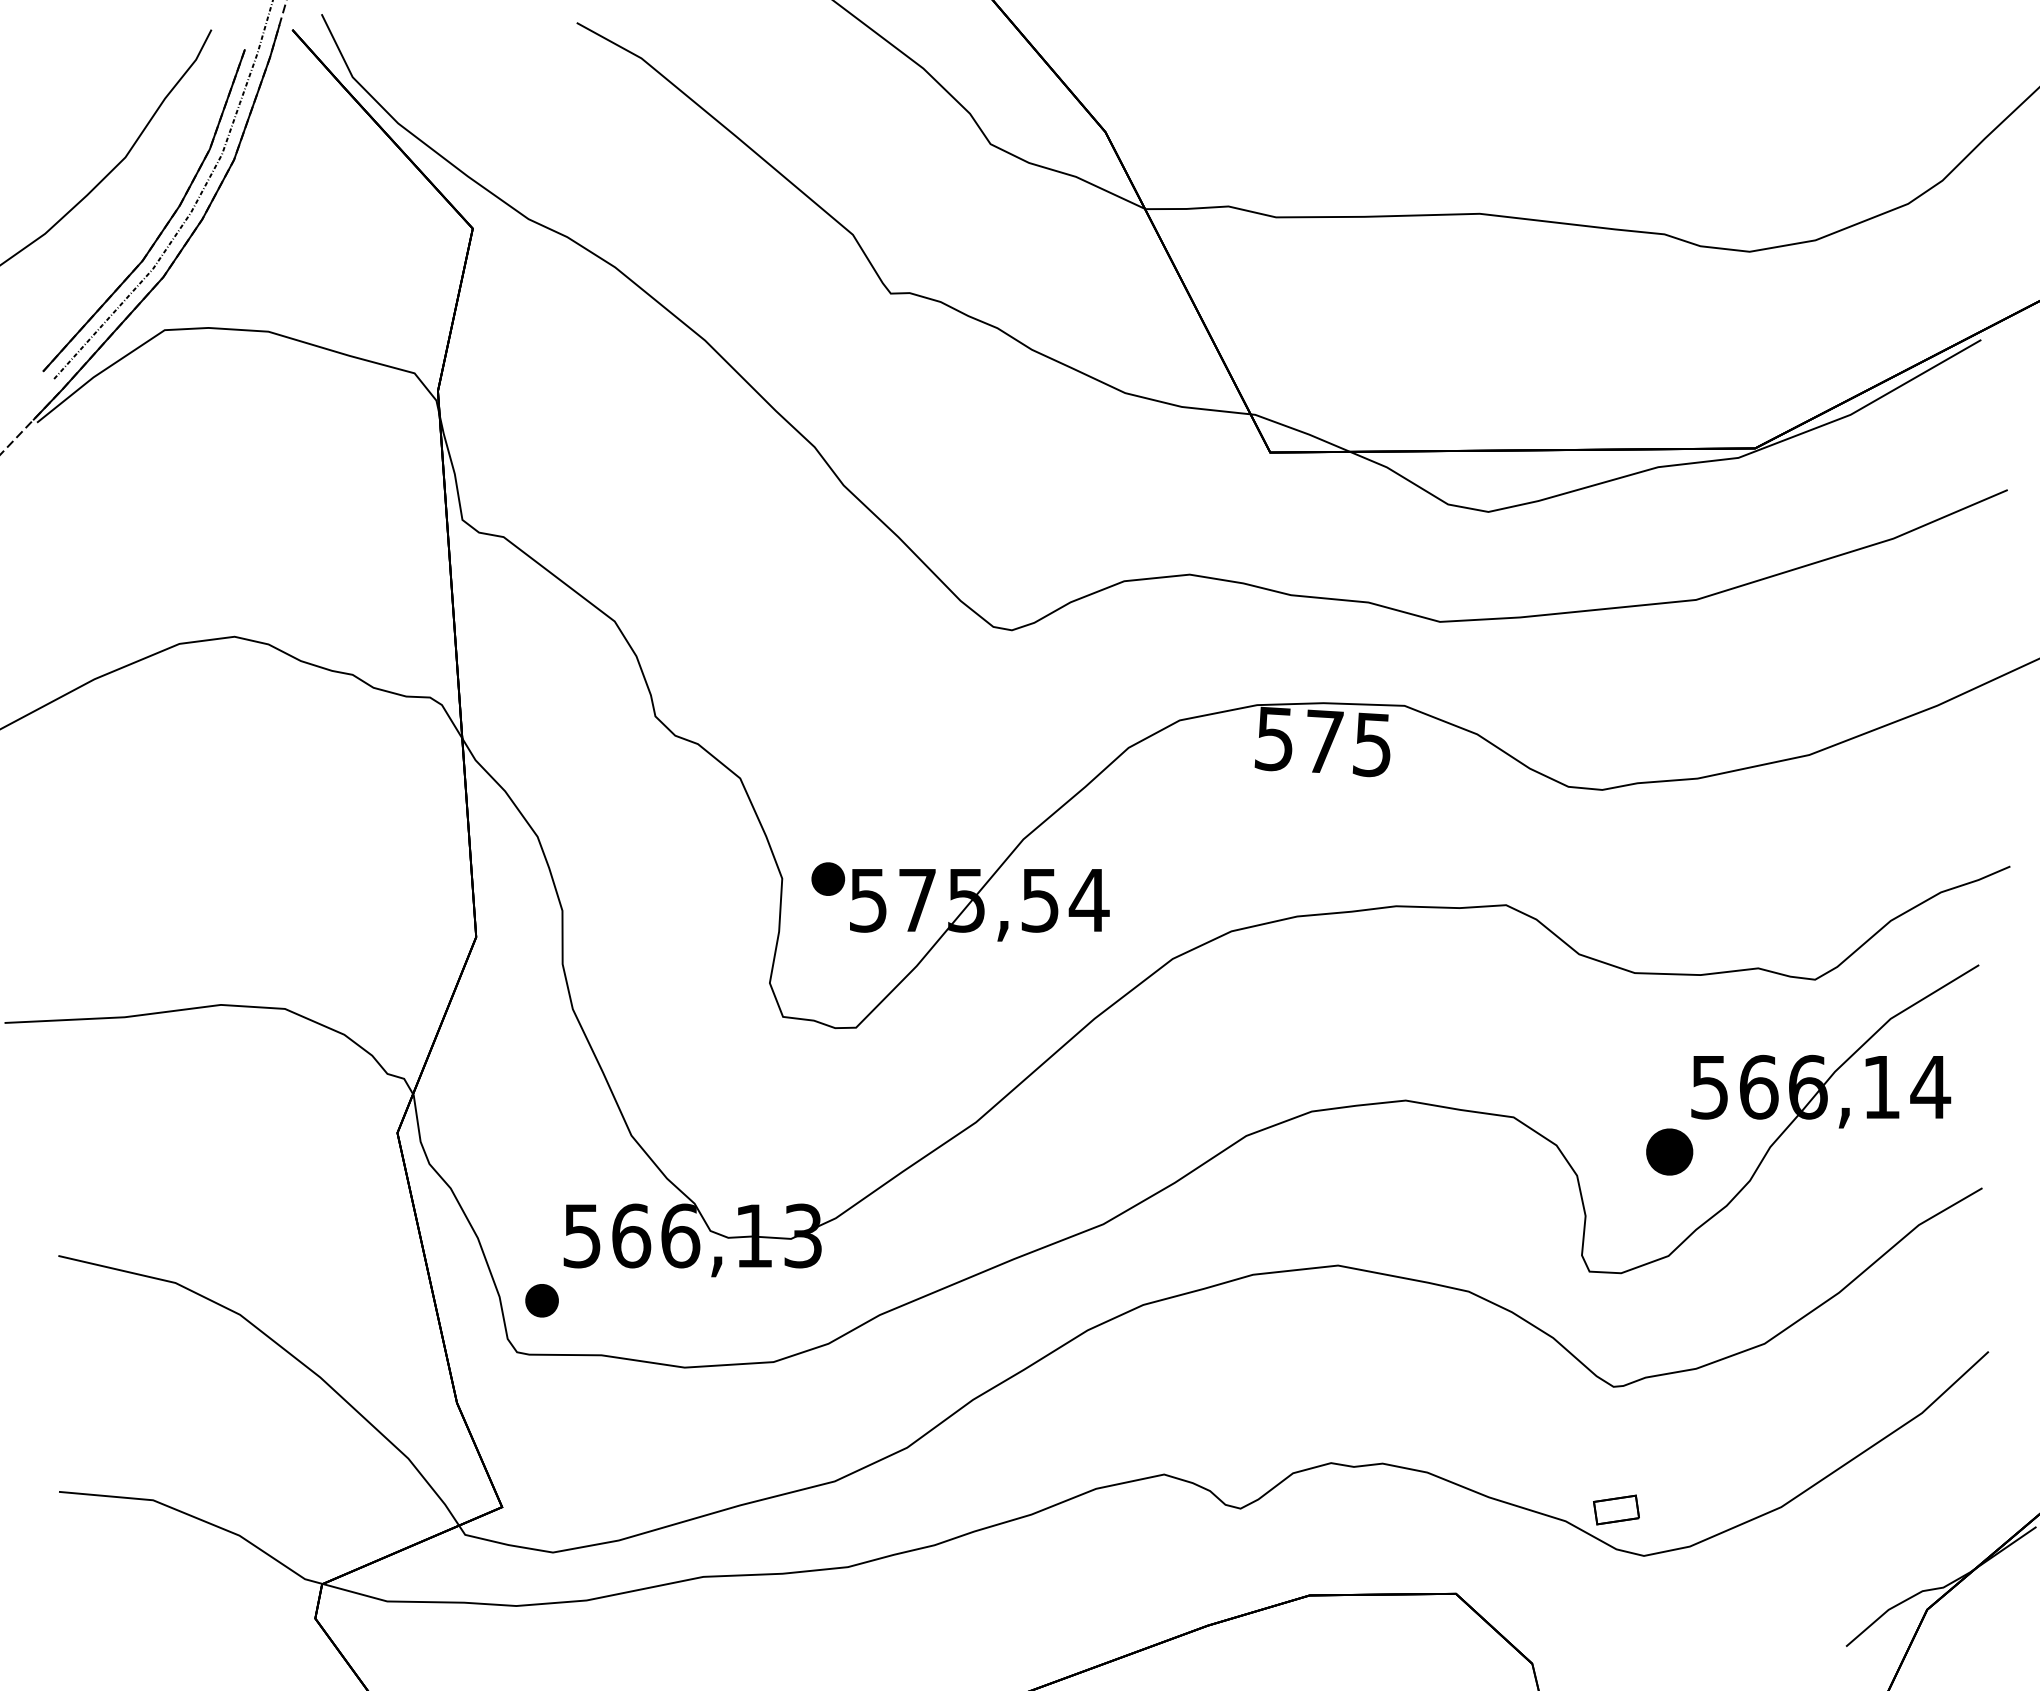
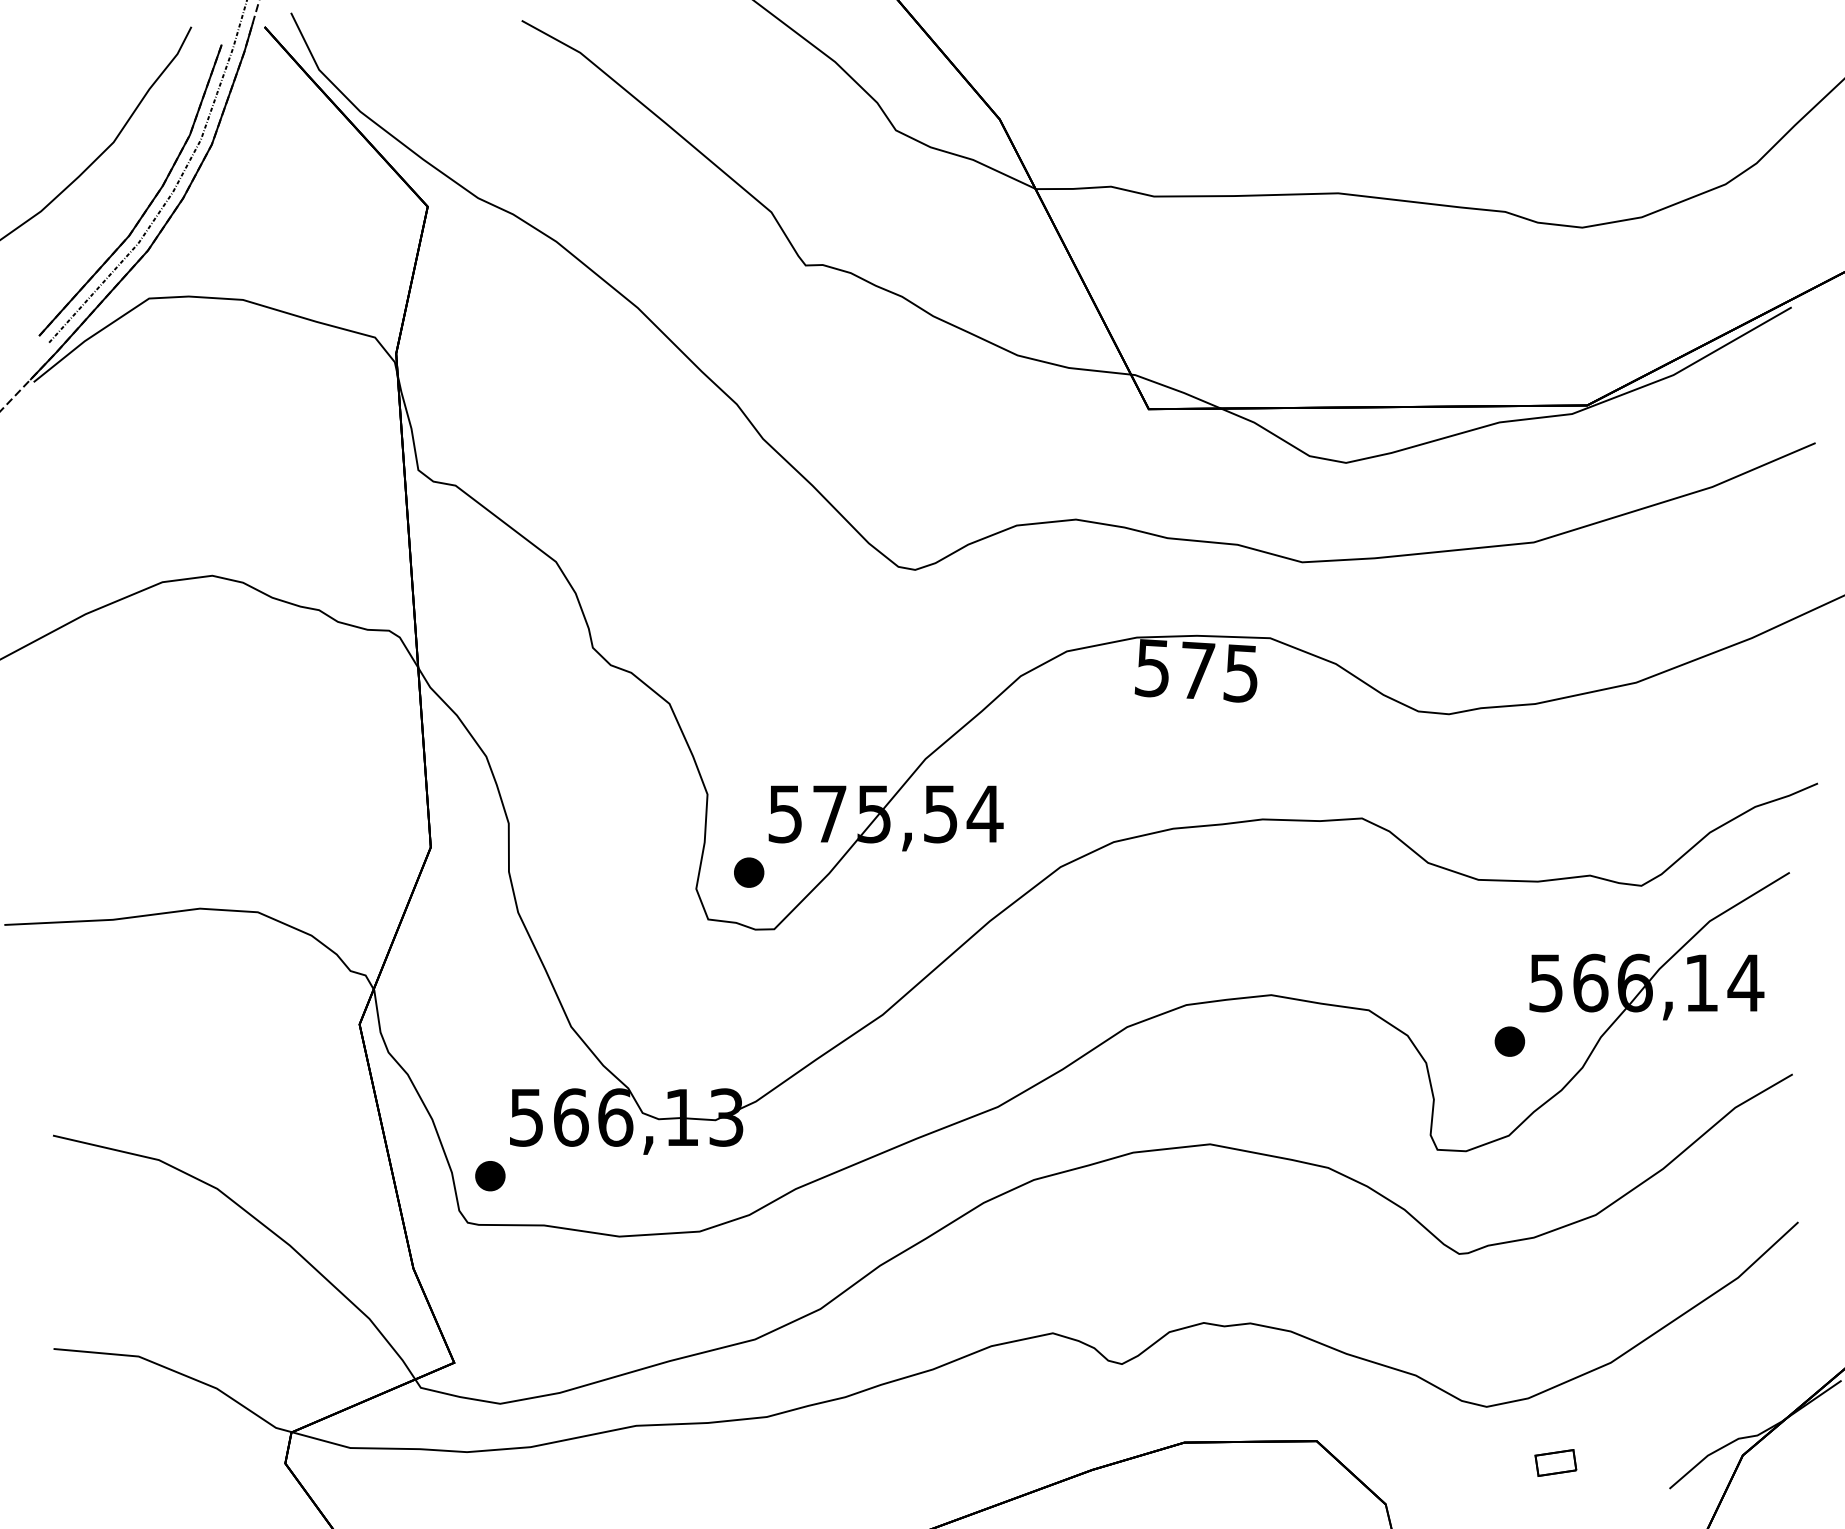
part: (828, 878) -> (749, 872), moved
part: (1669, 1151) -> (1509, 1041), size x0.71
part: (1616, 1509) -> (1555, 1462), moved

